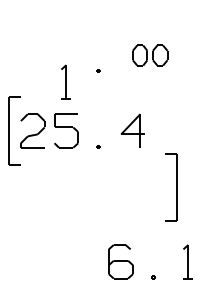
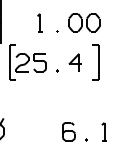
part: (150, 54) -> (84, 22), size x1.67
part: (65, 81) -> (39, 22), moved
part: (171, 187) -> (95, 62), moved

